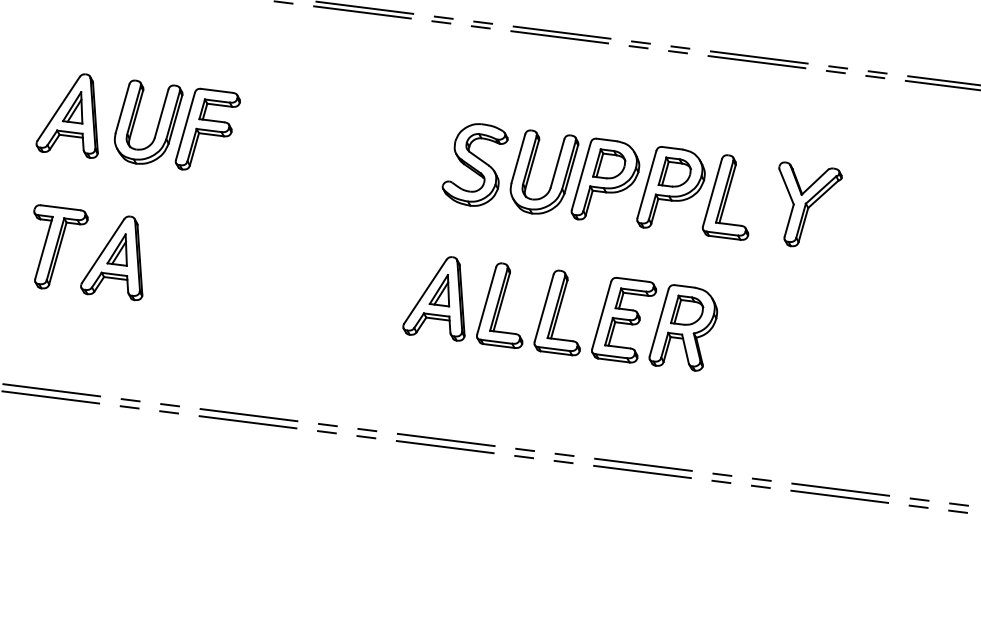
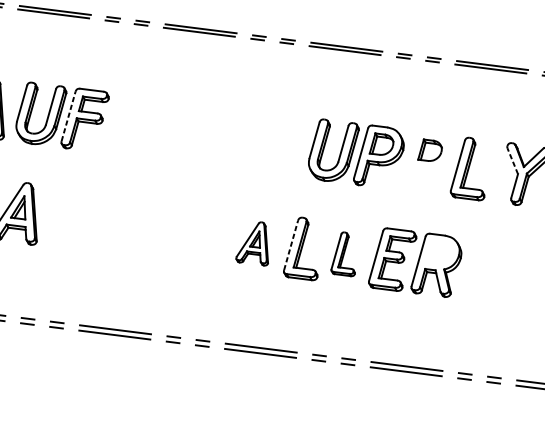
line: (185, 126) -> (68, 116), solid -> dashed
part: (474, 164) -> (282, 144), removed
line: (786, 186) -> (512, 160), solid -> dashed
part: (670, 187) -> (426, 161), removed
part: (433, 298) -> (251, 243), size x0.7
line: (486, 300) -> (290, 245), solid -> dashed
part: (687, 309) -> (439, 251), removed
part: (556, 312) -> (342, 253), size x0.7

